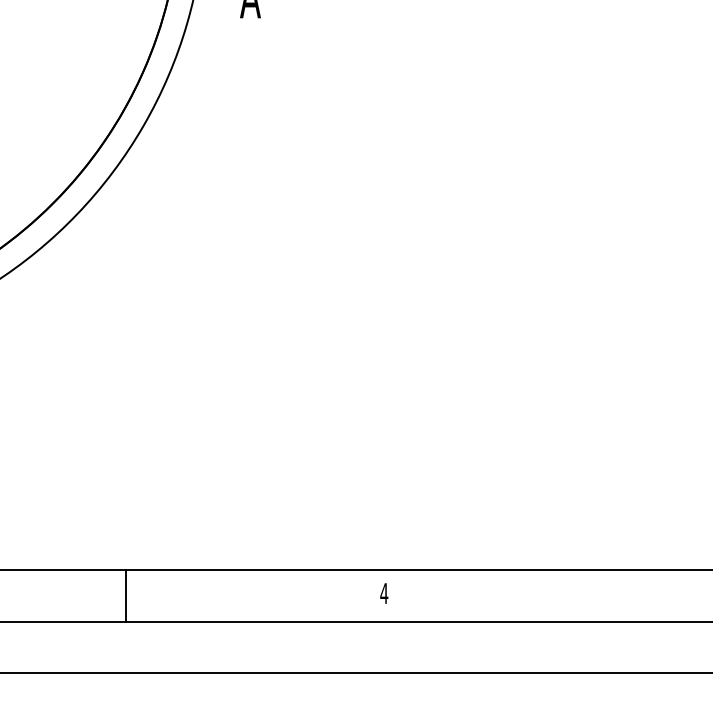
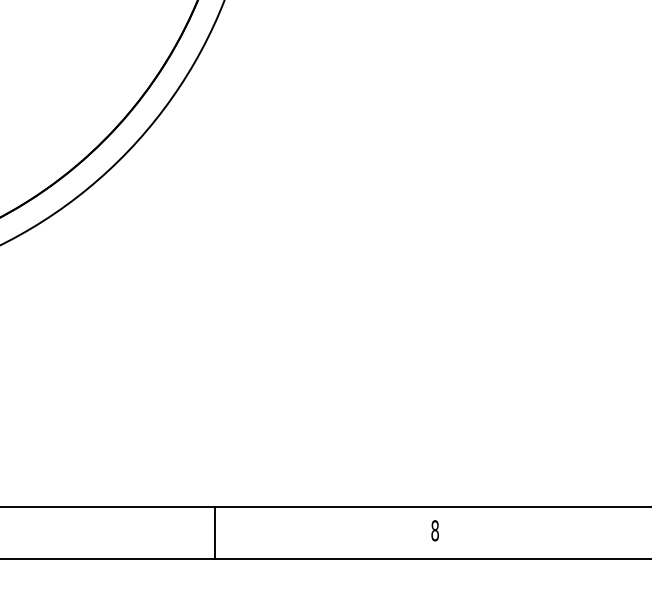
text: (384, 593) -> (435, 530), 4 -> 8
line: (125, 595) -> (214, 532), moved

